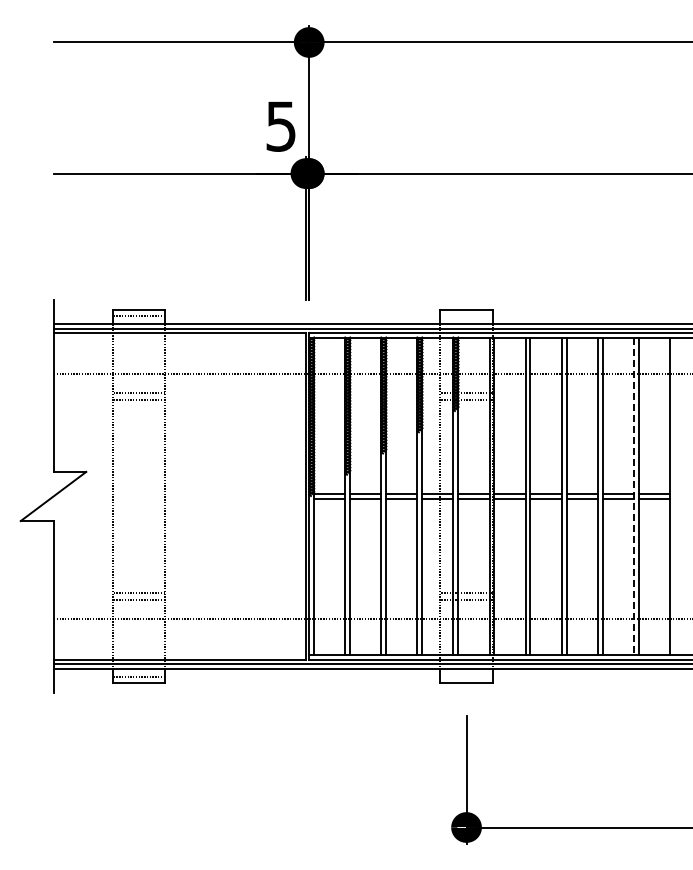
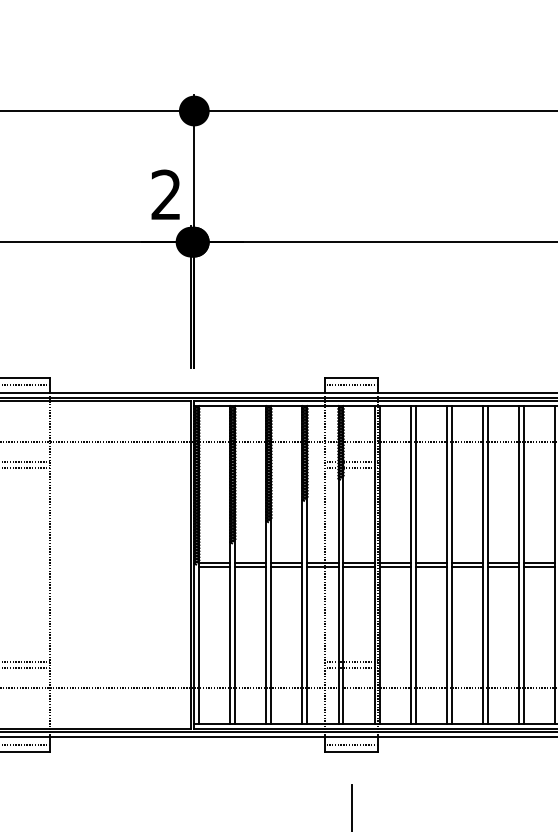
text: (280, 126) -> (165, 195), 5 -> 2
line: (466, 316) -> (351, 385), added
line: (633, 496) -> (518, 565), dashed -> solid
line: (466, 676) -> (351, 745), added

